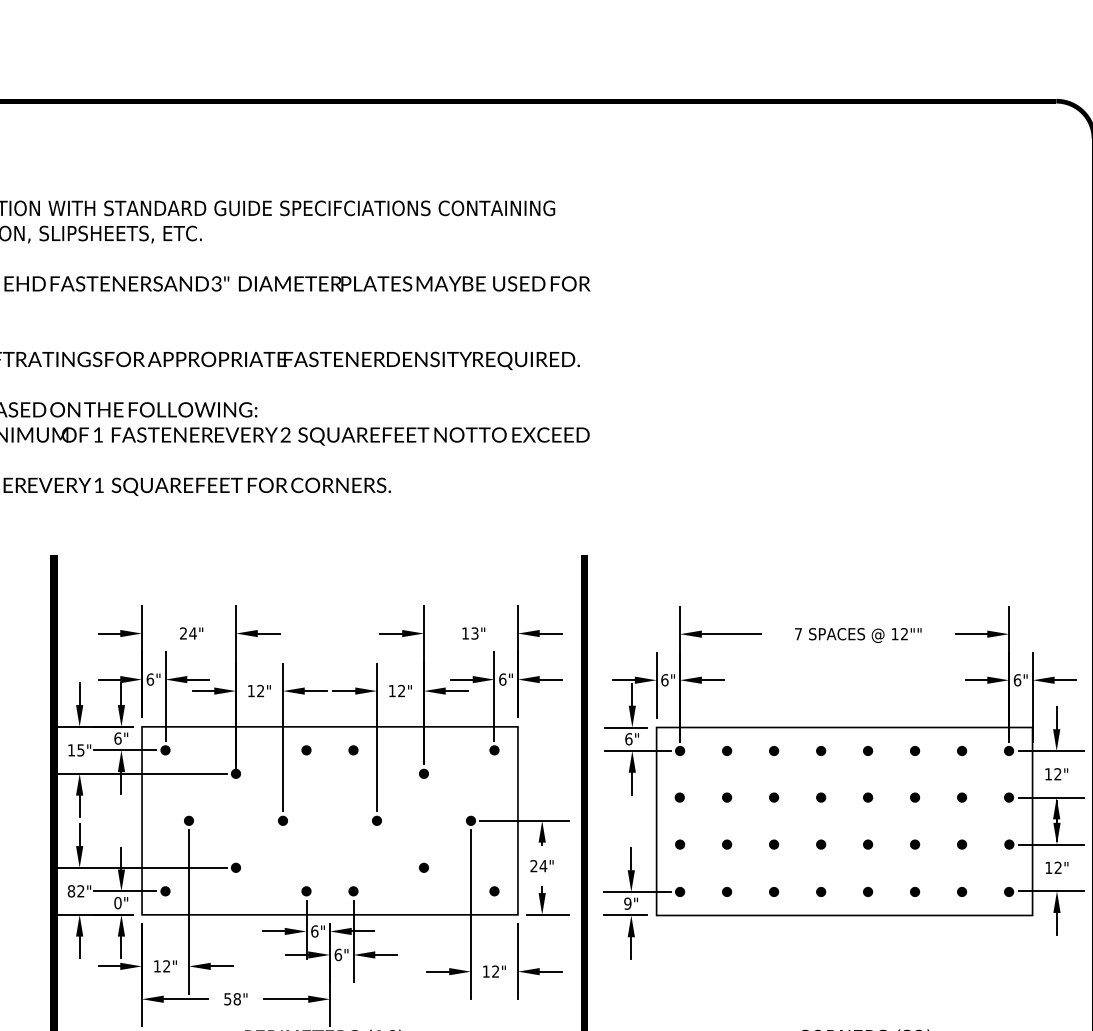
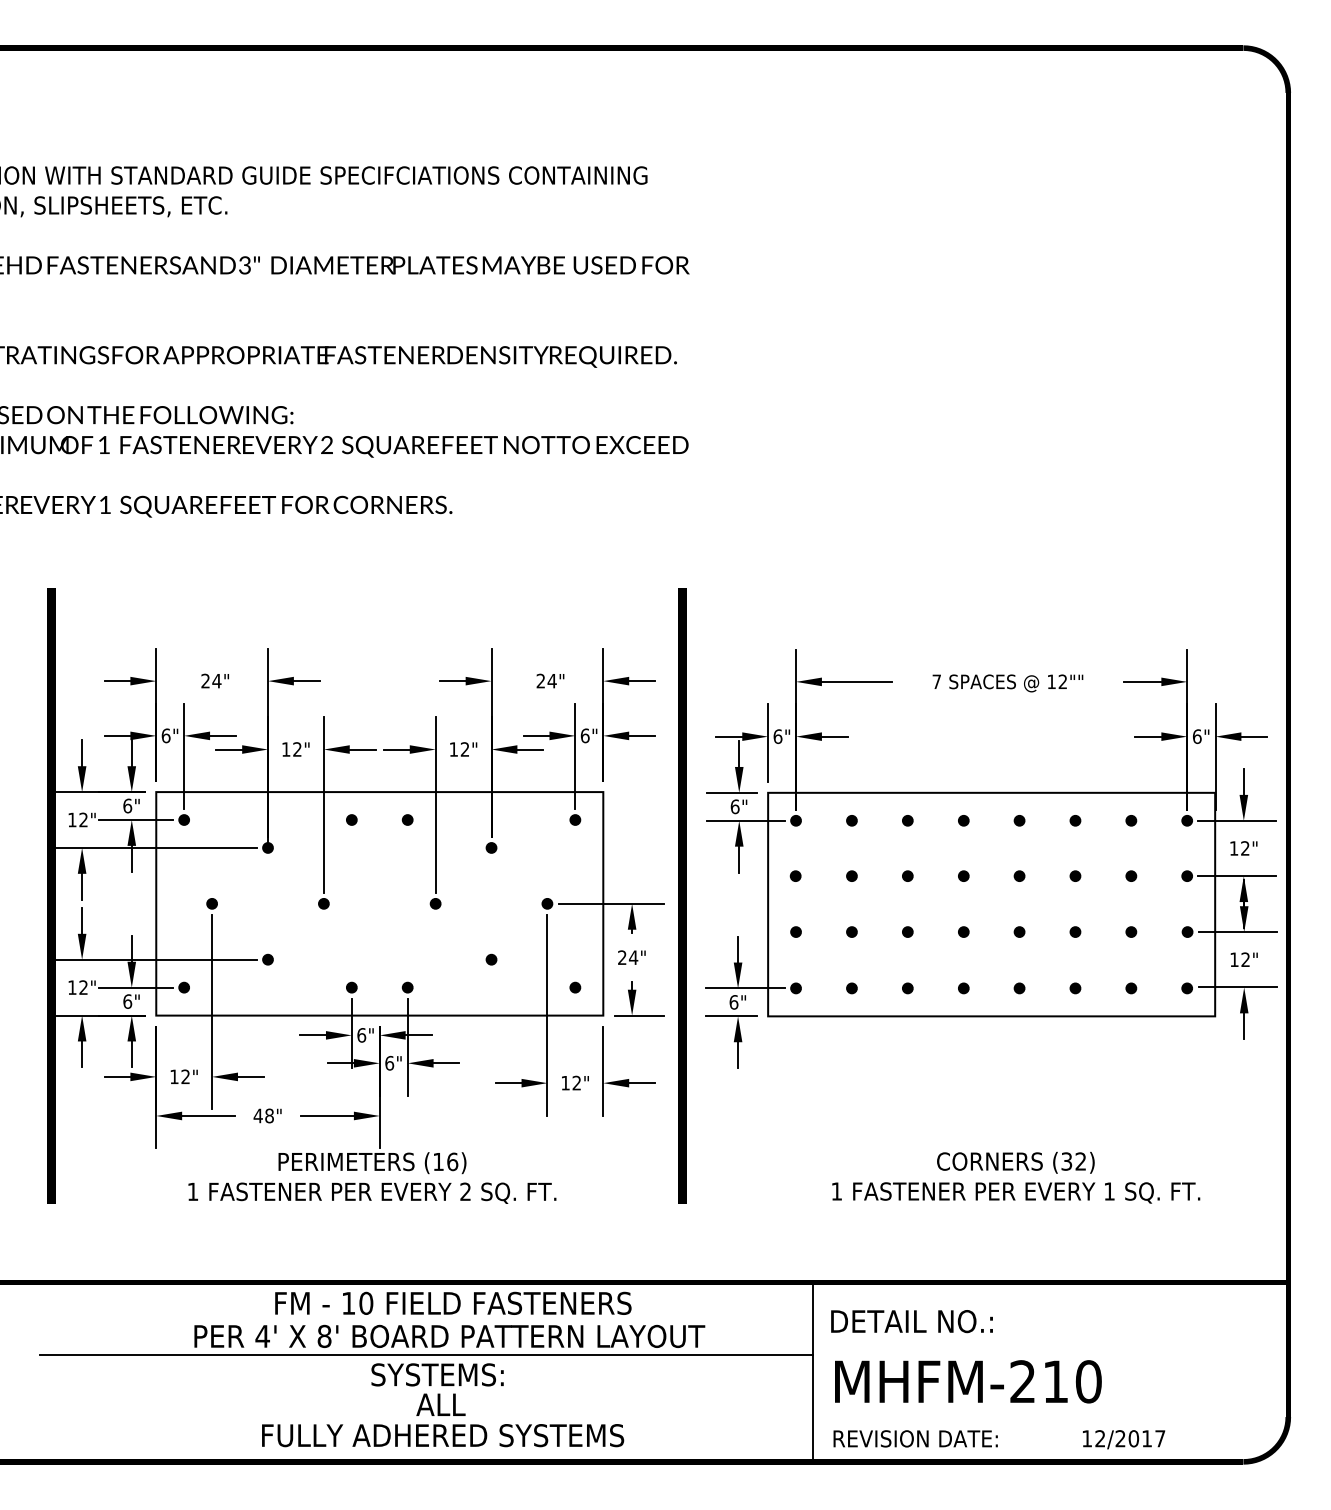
text: (470, 633) -> (546, 680), 13" -> 24"
text: (80, 749) -> (83, 819), 15" -> 12"
text: (71, 891) -> (72, 987), 82" -> 12"
text: (117, 902) -> (127, 1001), 0" -> 6"
text: (627, 903) -> (733, 1002), 9" -> 6"
text: (227, 998) -> (257, 1115), 58" -> 48"

